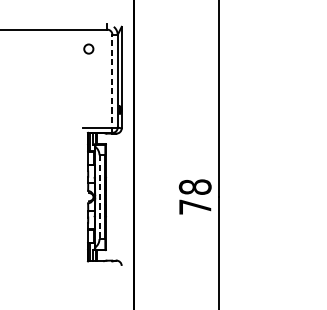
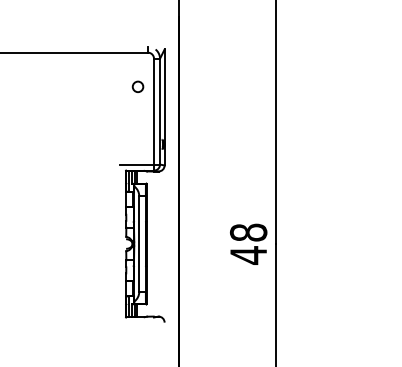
circle: (88, 48) -> (137, 86), moved
line: (112, 83) -> (154, 114), dashed -> solid
line: (99, 197) -> (139, 244), dashed -> solid
text: (195, 207) -> (248, 255), 78 -> 48

